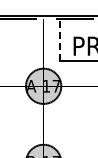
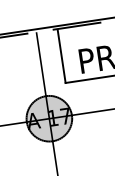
line: (60, 40) -> (62, 56), dashed -> solid

